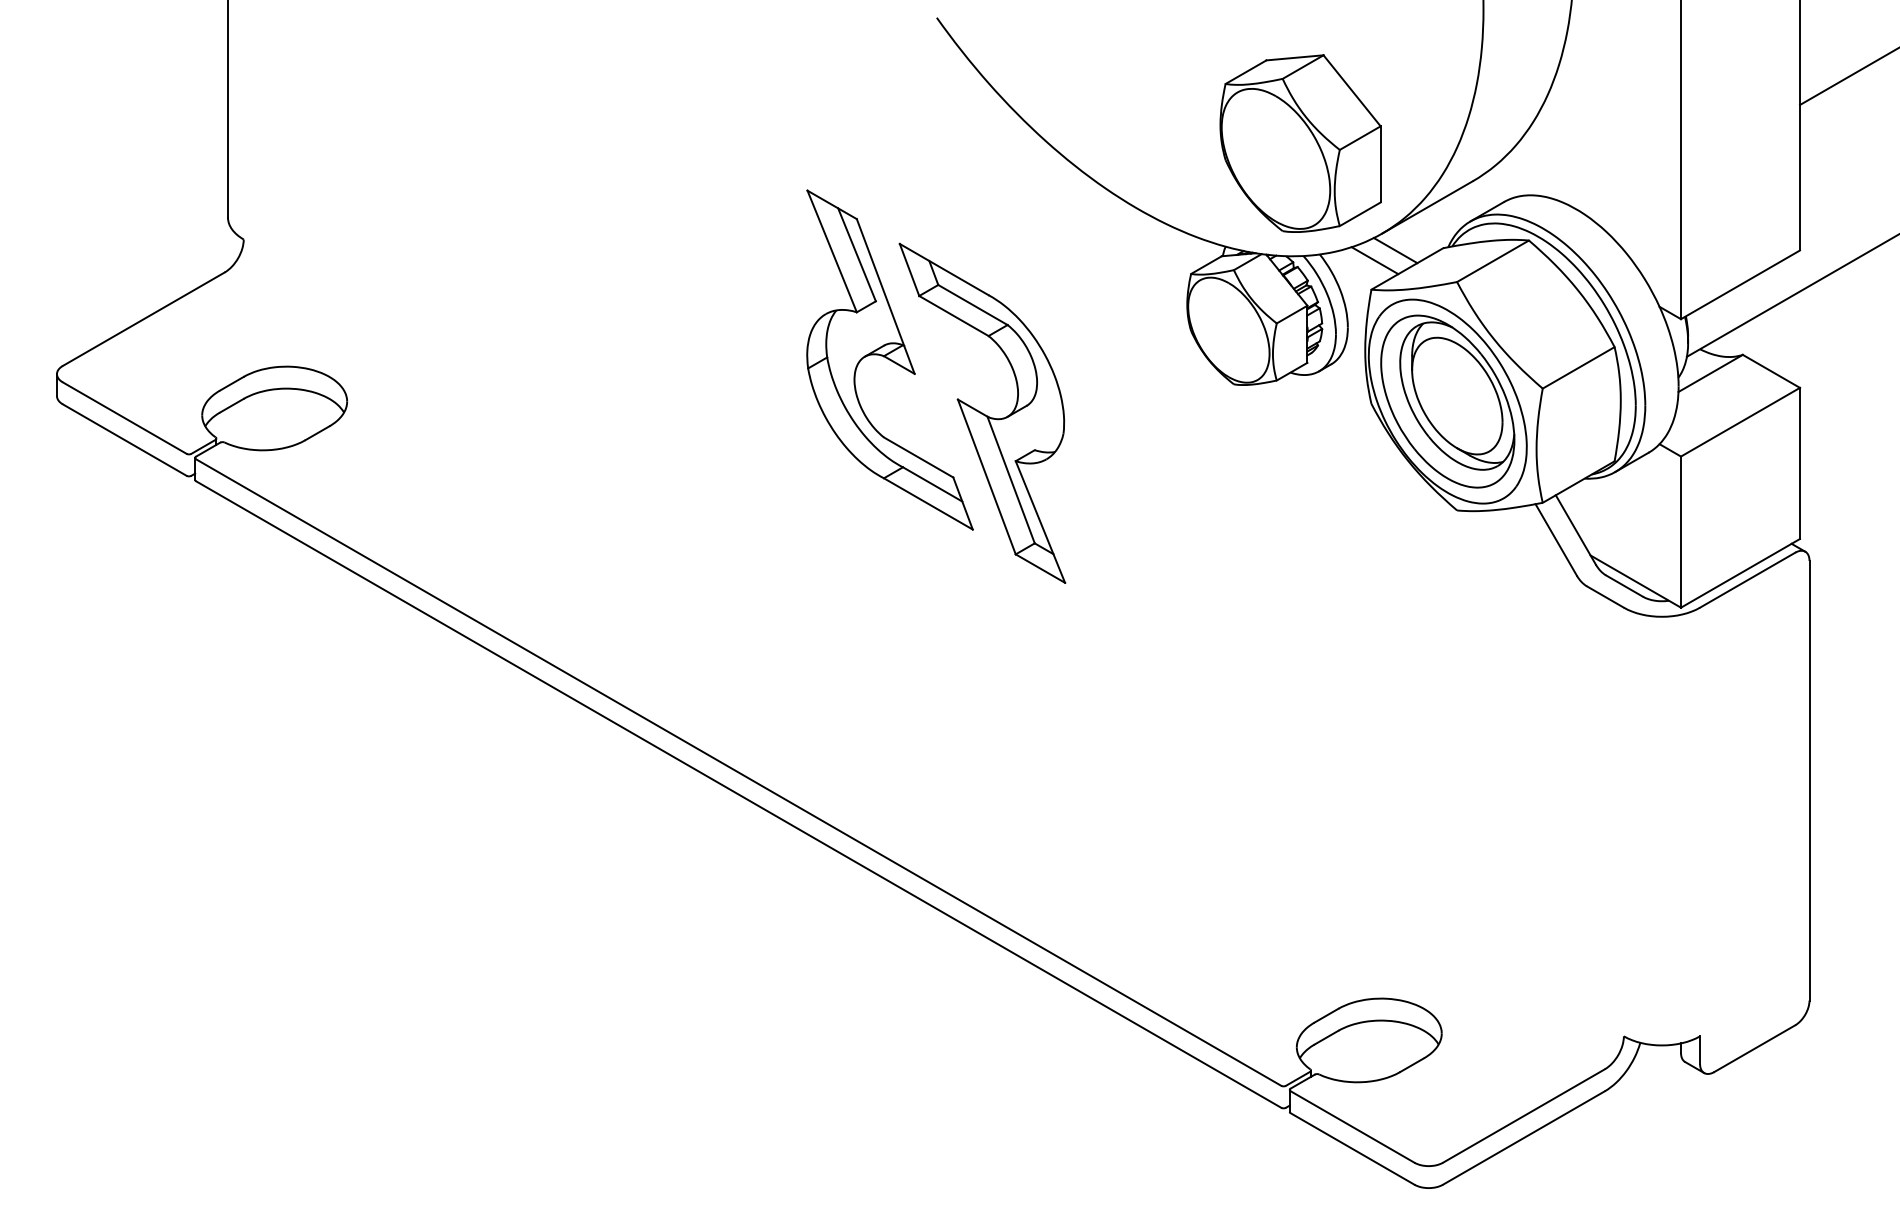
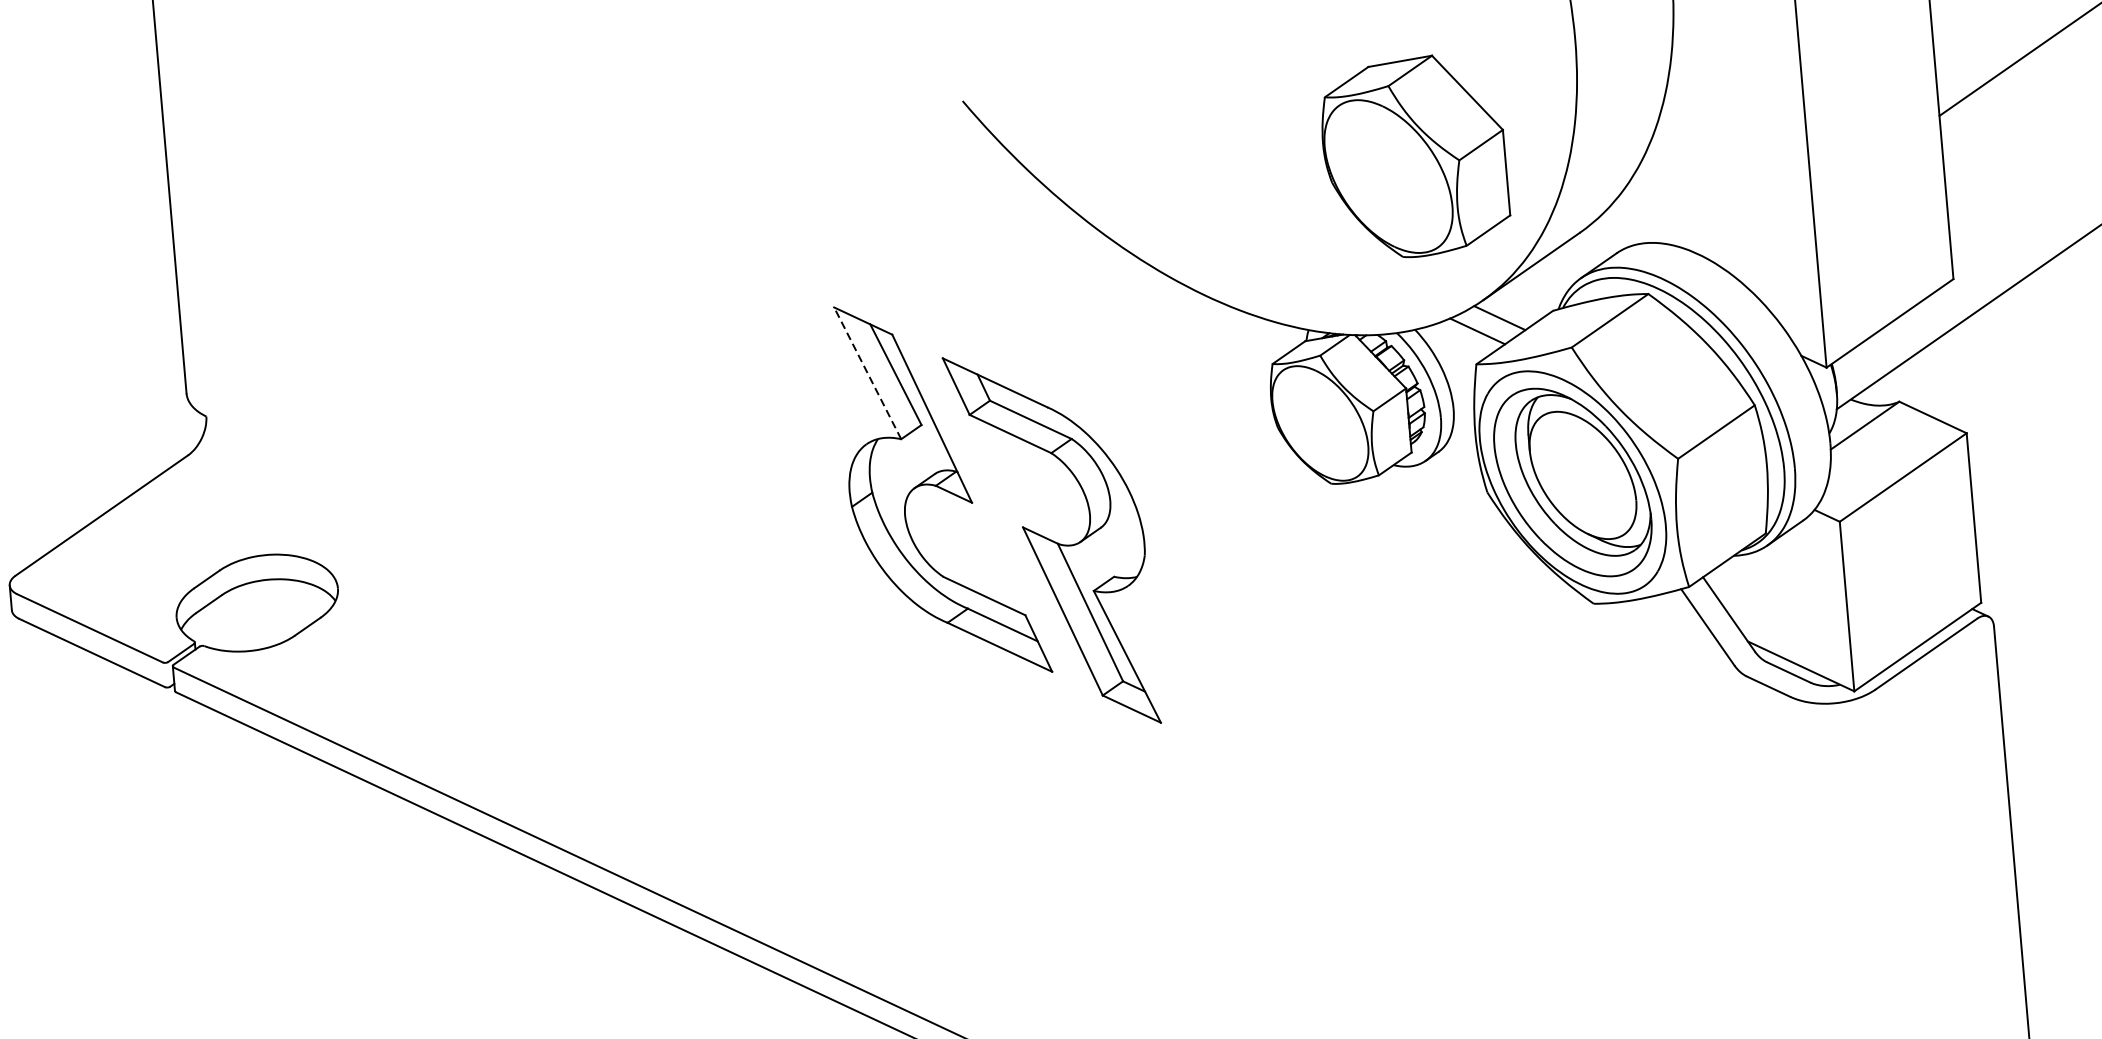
part: (1300, 143) -> (1414, 156), moved
line: (832, 251) -> (868, 373), solid -> dashed

